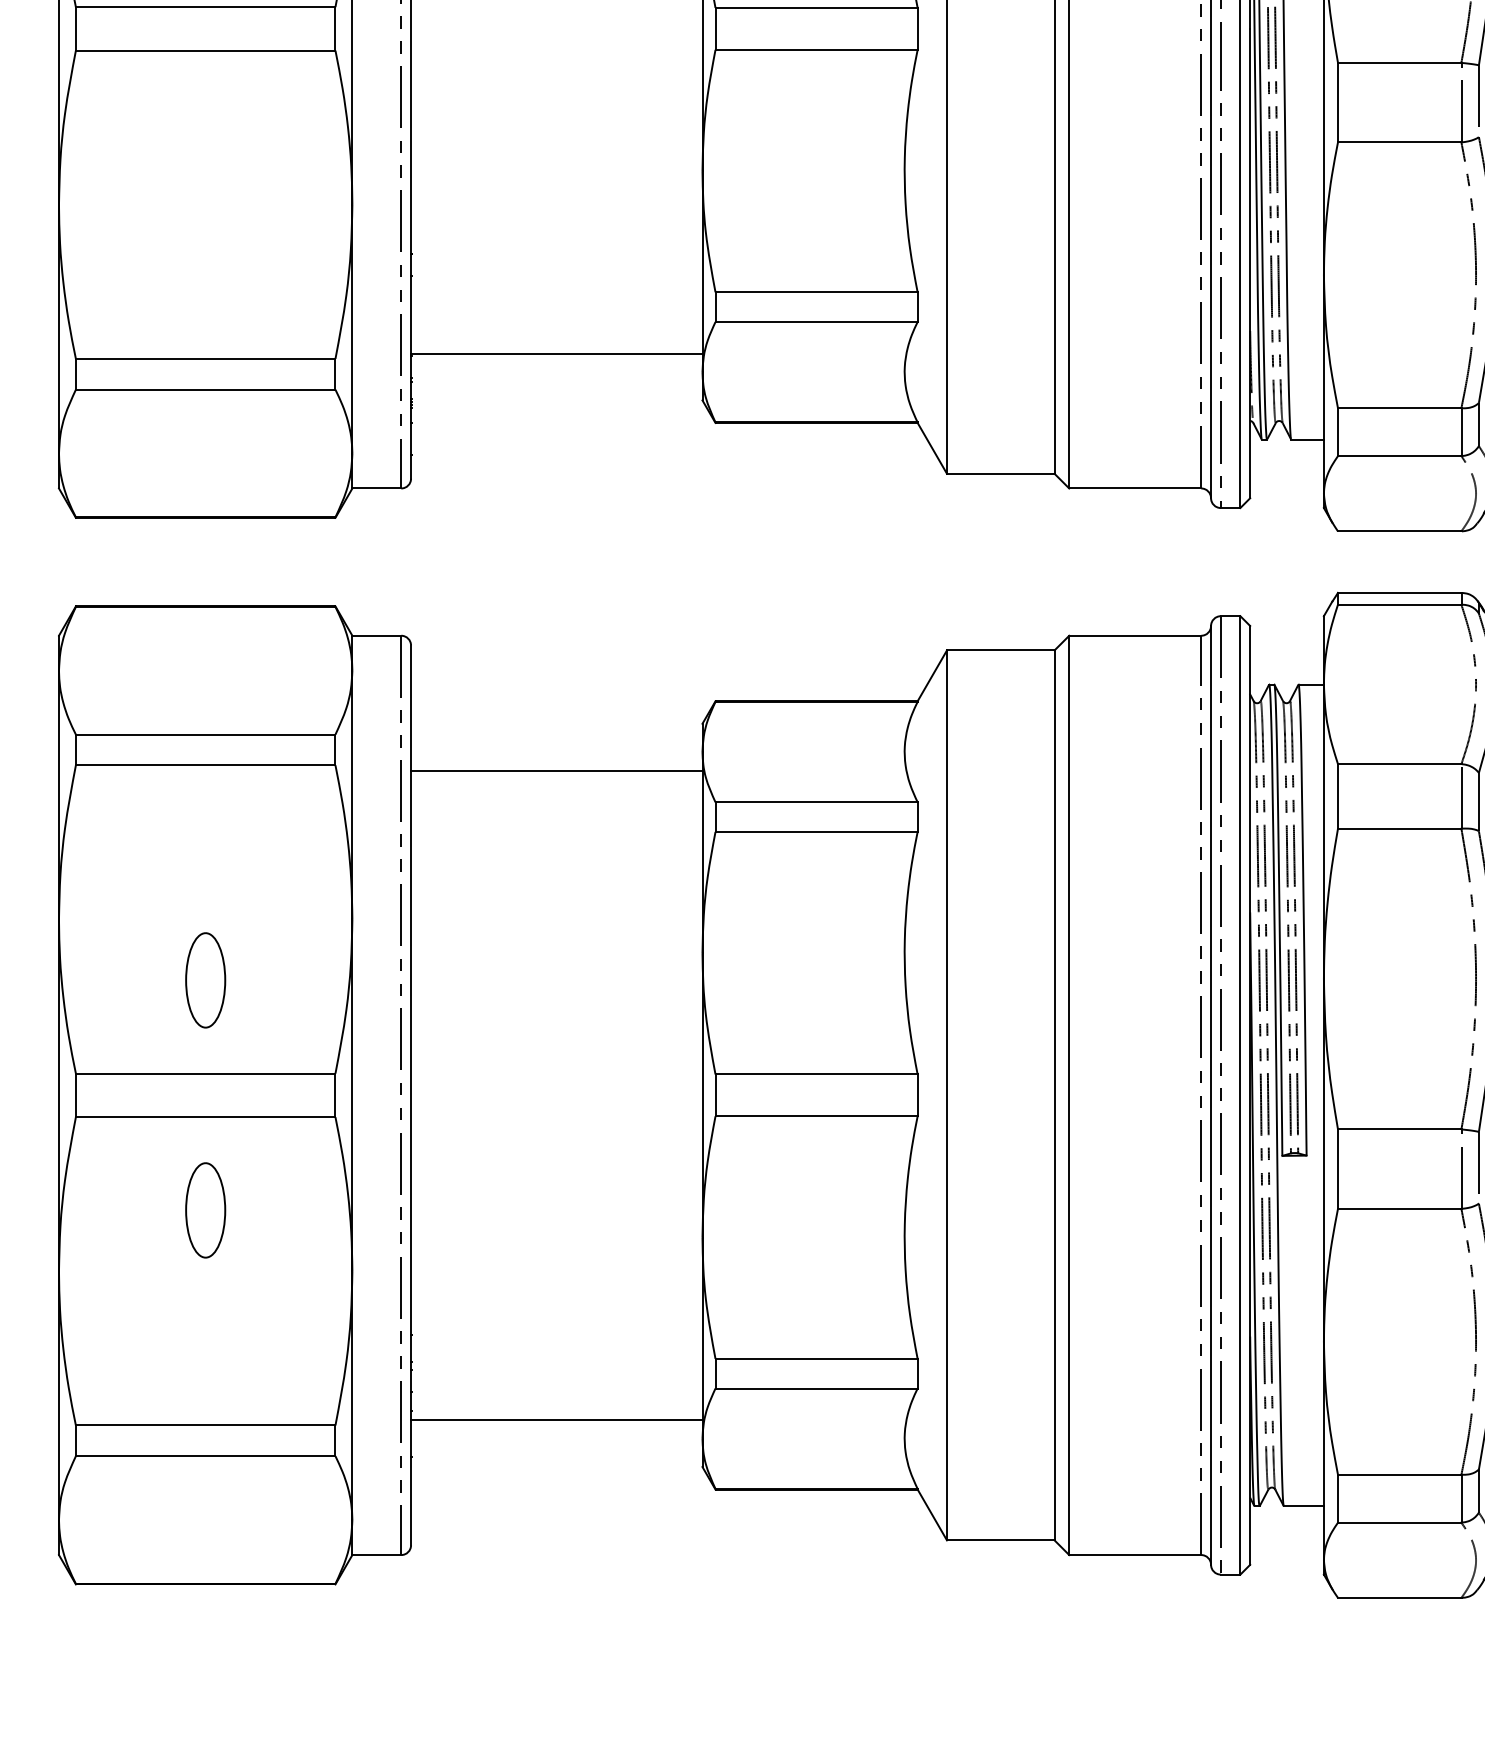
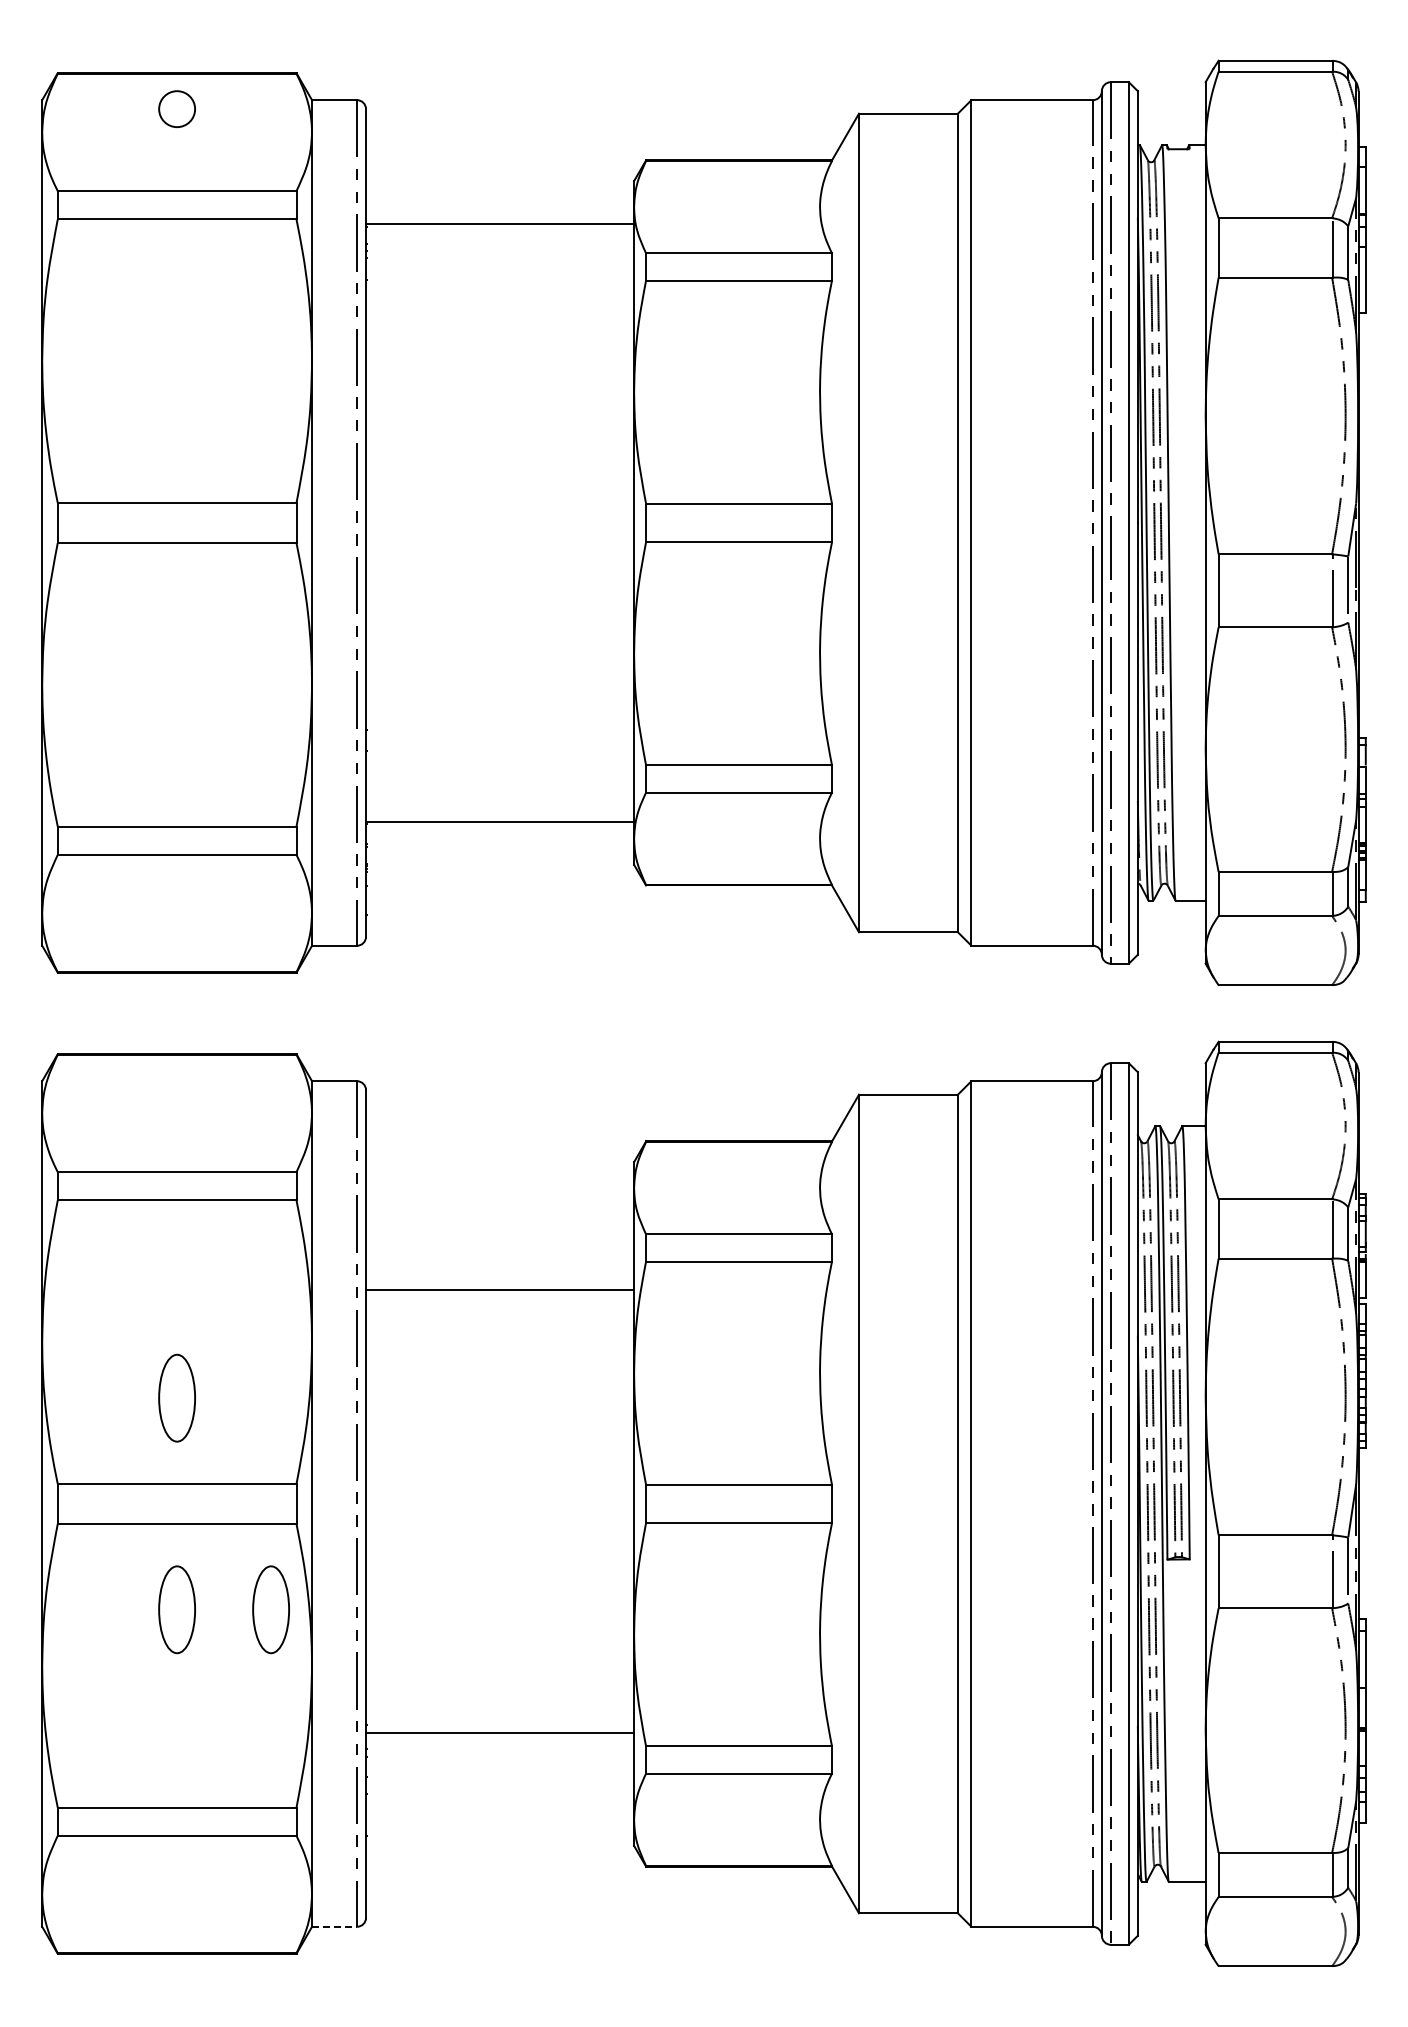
line: (557, 770) -> (500, 1290), moved
part: (307, 1210) -> (270, 1609), added
line: (557, 1419) -> (500, 1732), moved
line: (377, 1554) -> (335, 1926), solid -> dashed

